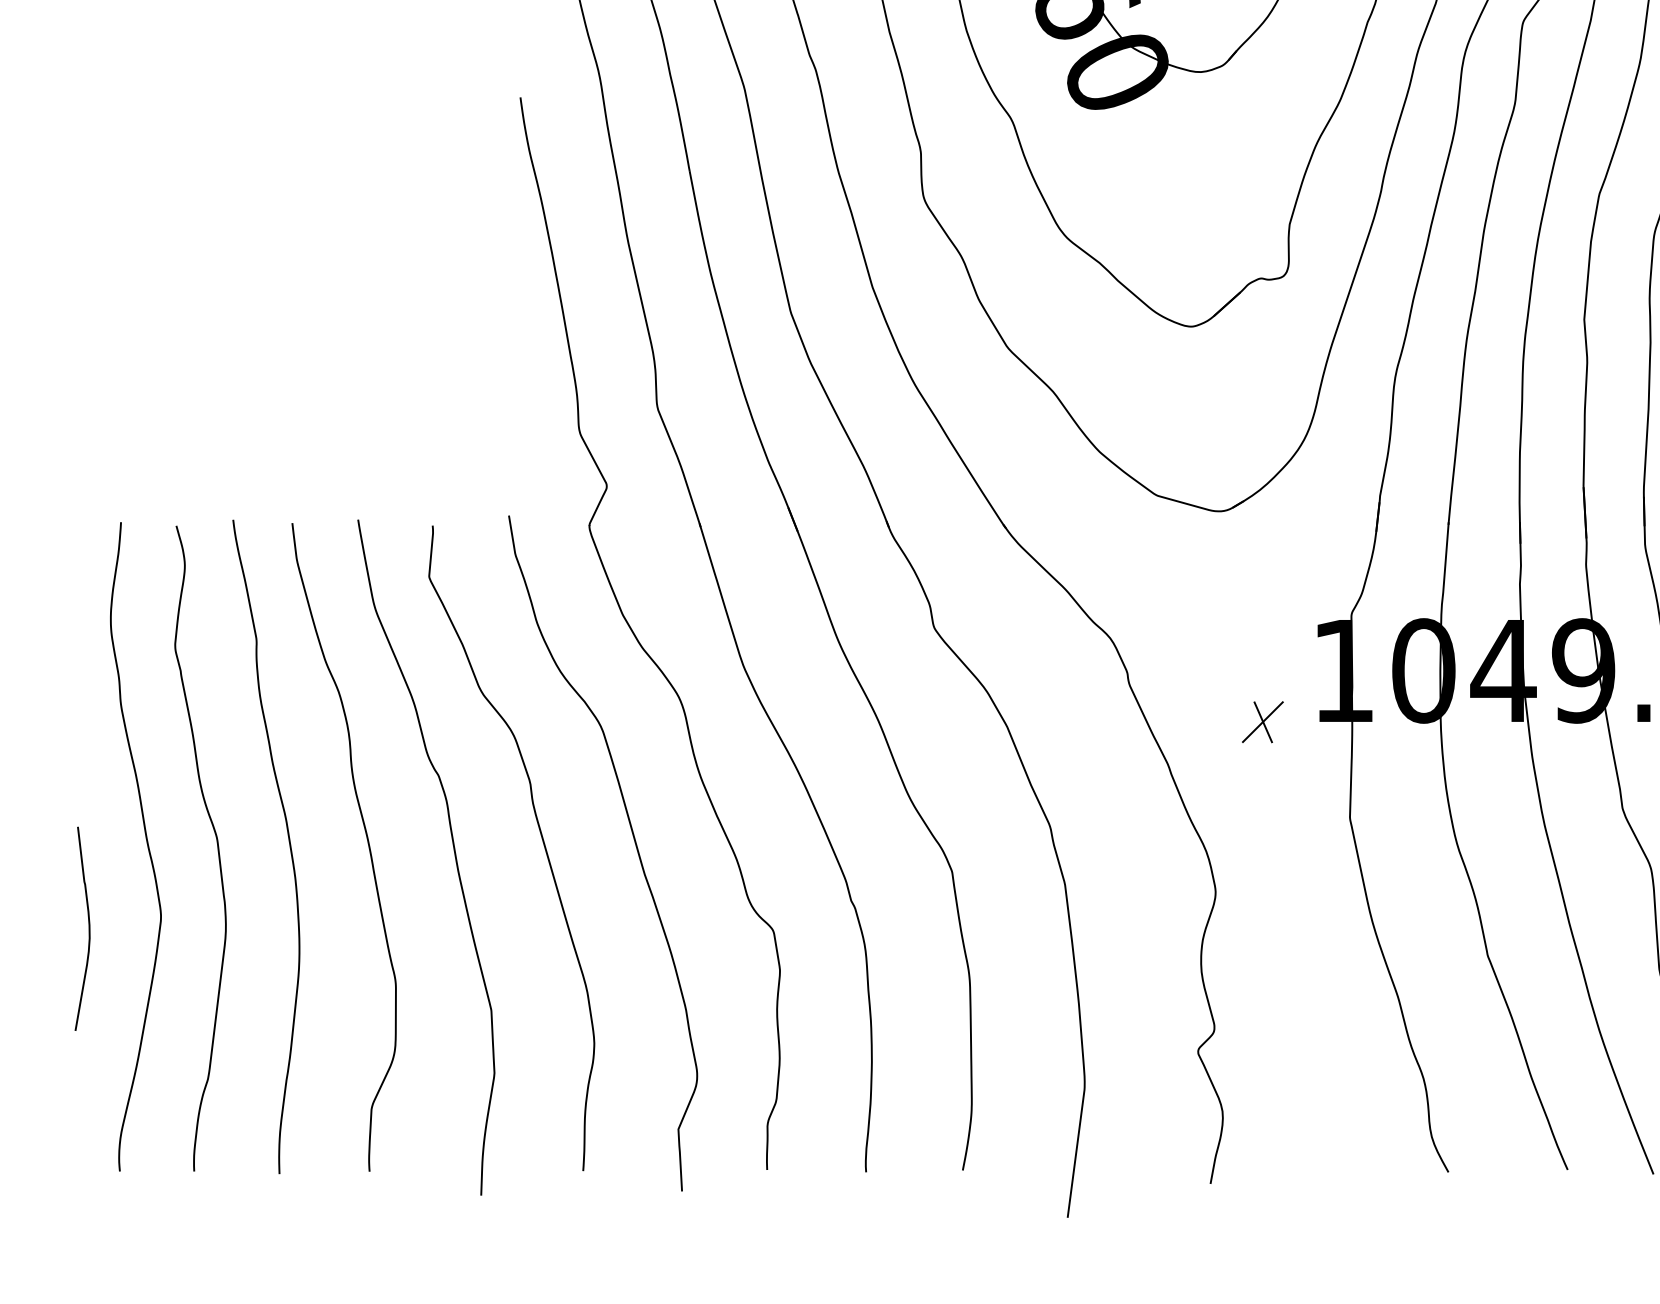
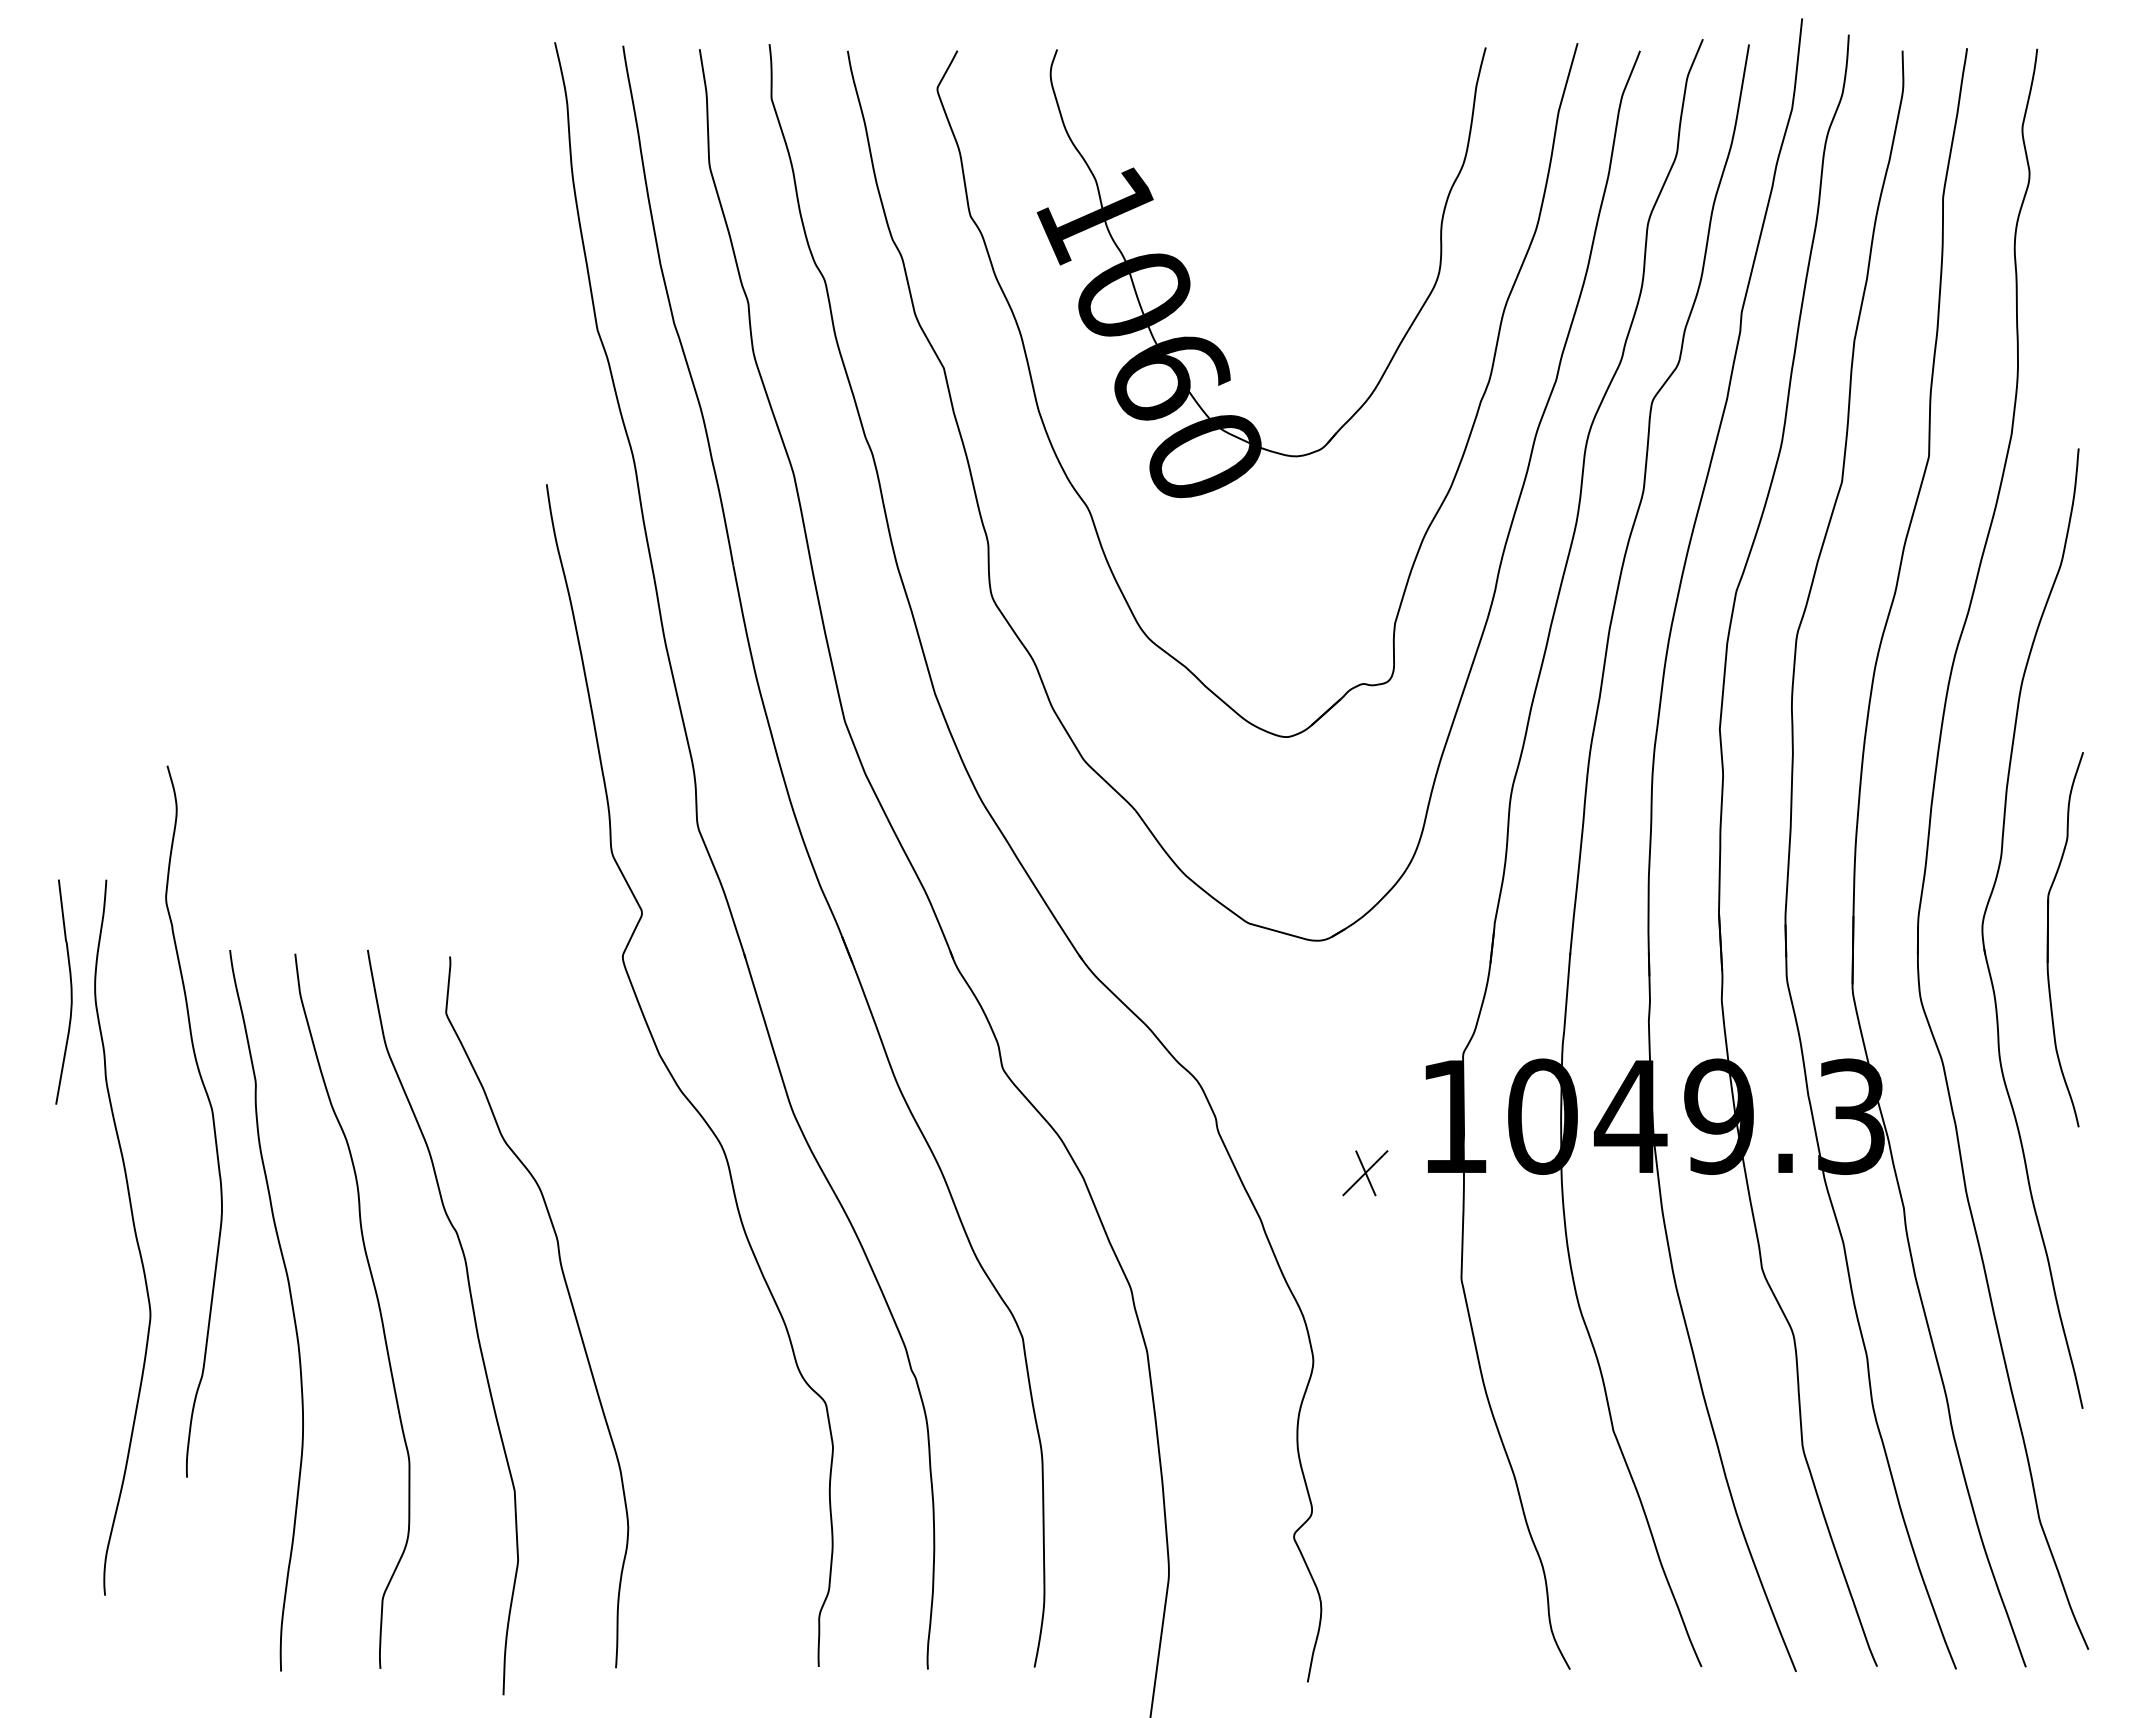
curve: (146, 843) -> (134, 1233), moved
curve: (635, 845) -> (673, 1309), removed
curve: (217, 848) -> (212, 1121), moved
curve: (88, 928) -> (70, 991), moved

